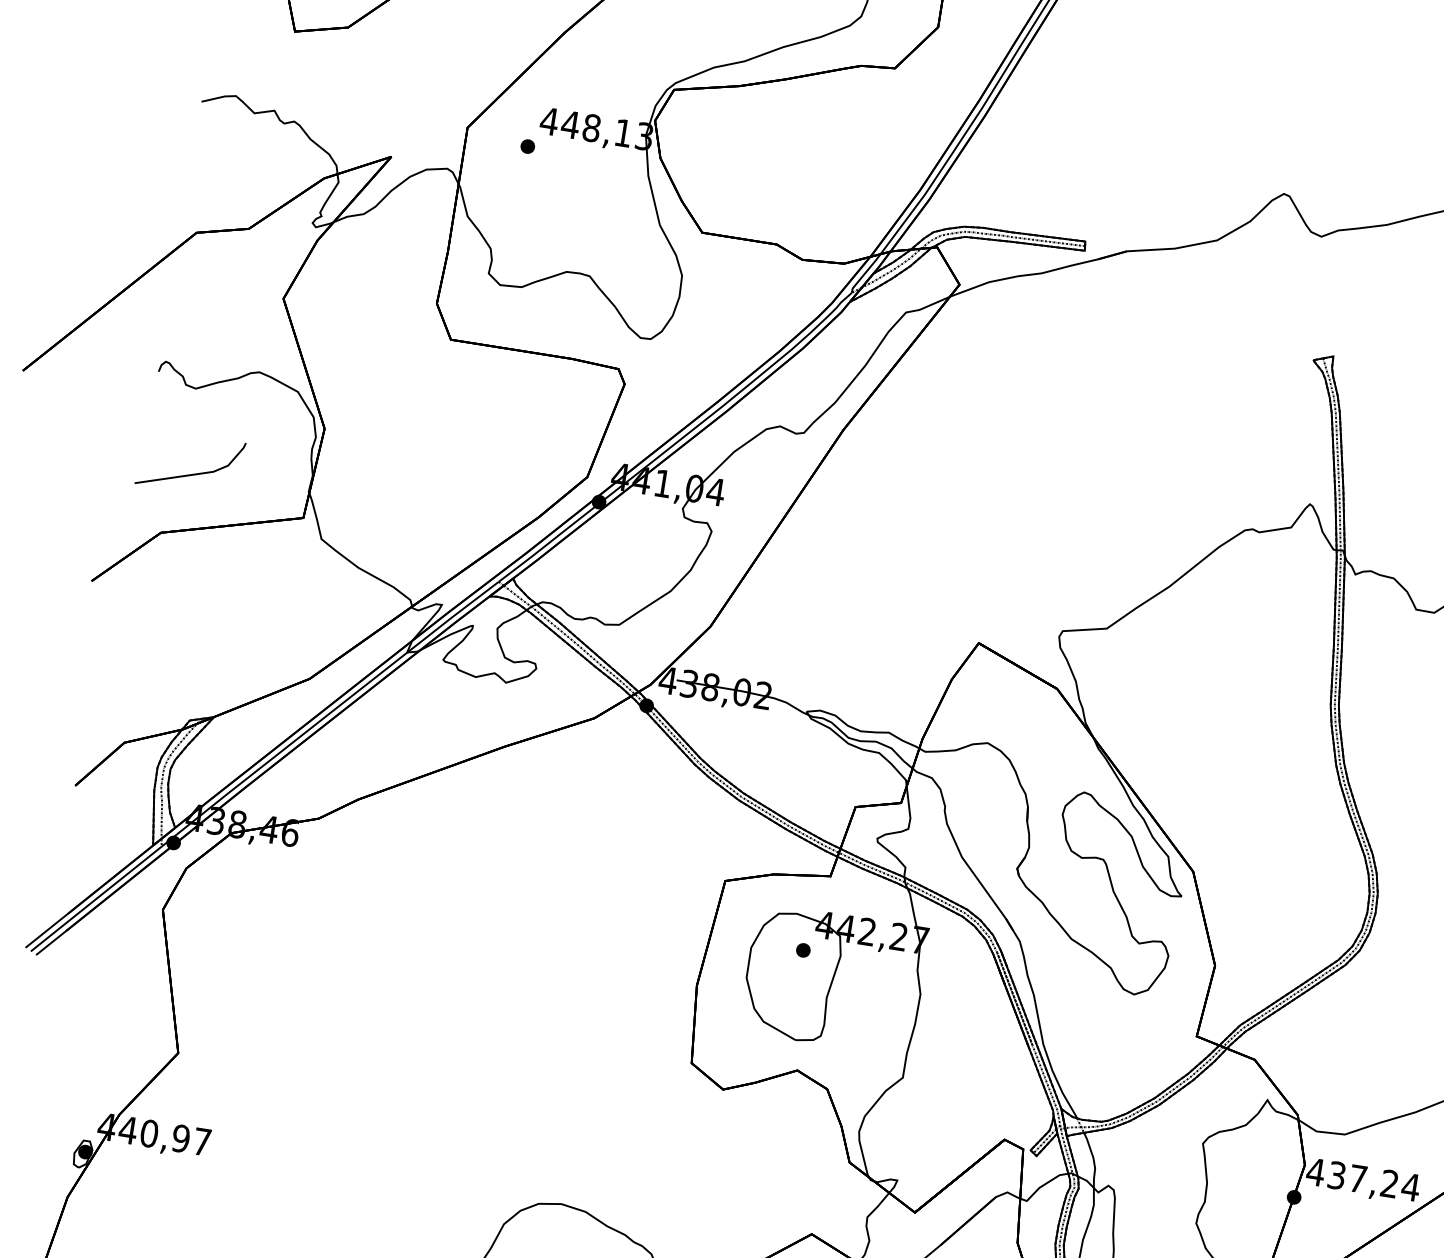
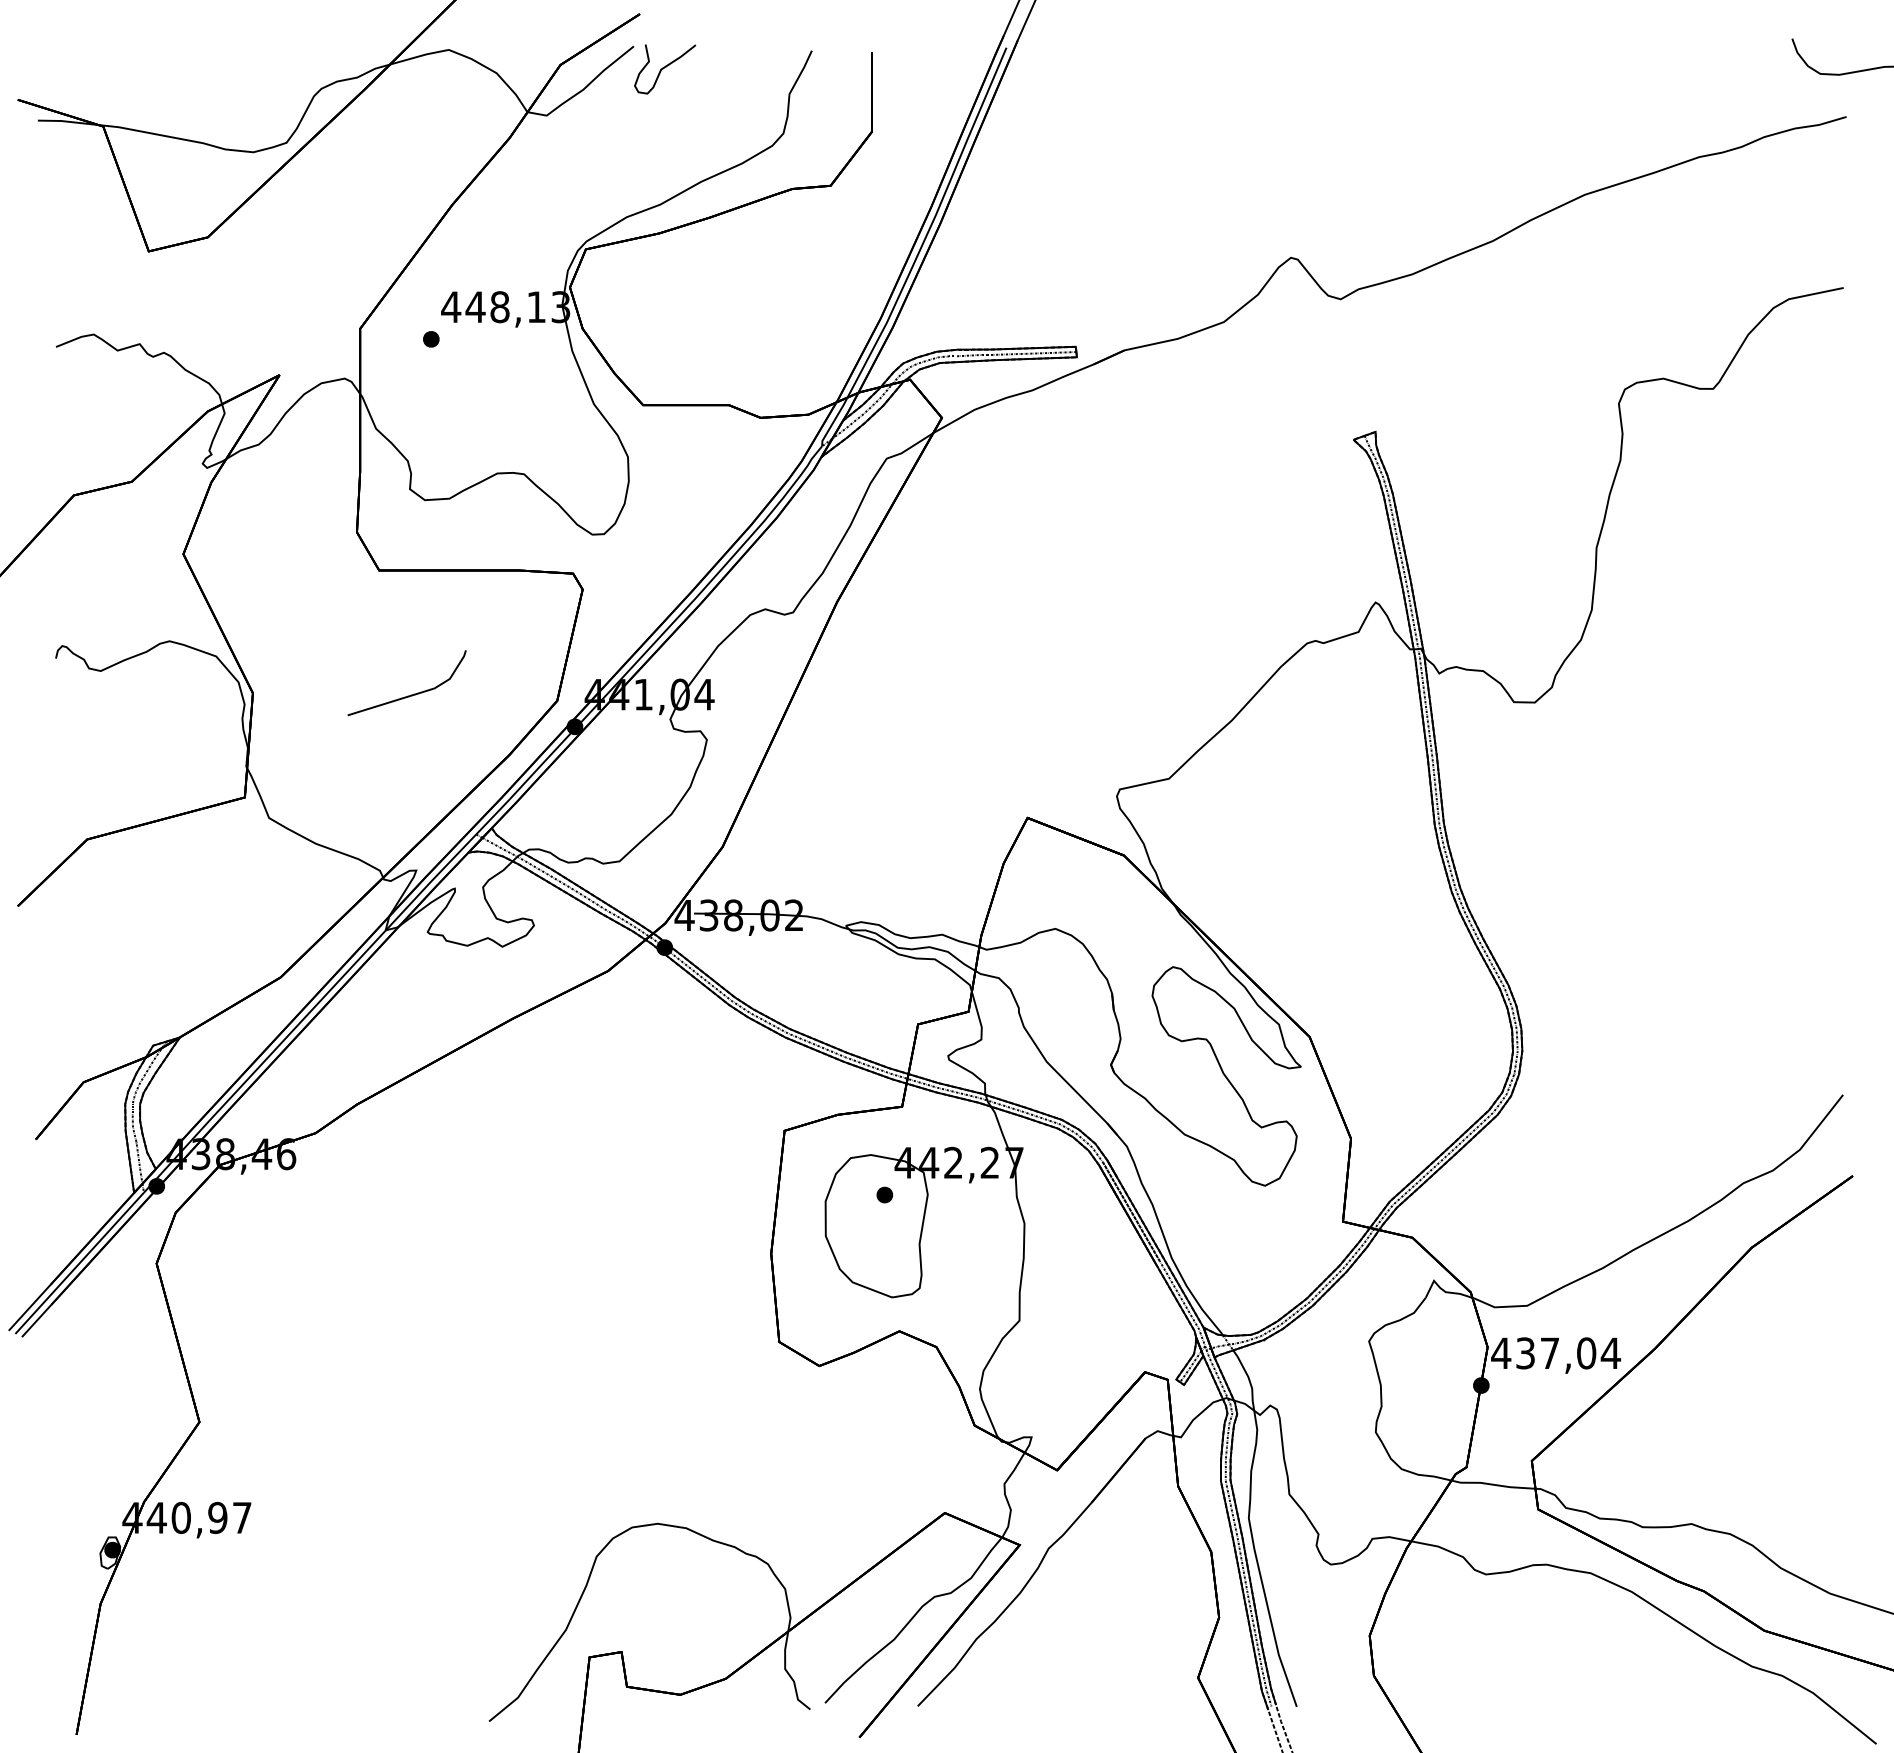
curve: (189, 474) -> (407, 695), moved
text: (1389, 1184) -> (1586, 1353), 437,24 -> 437,04

